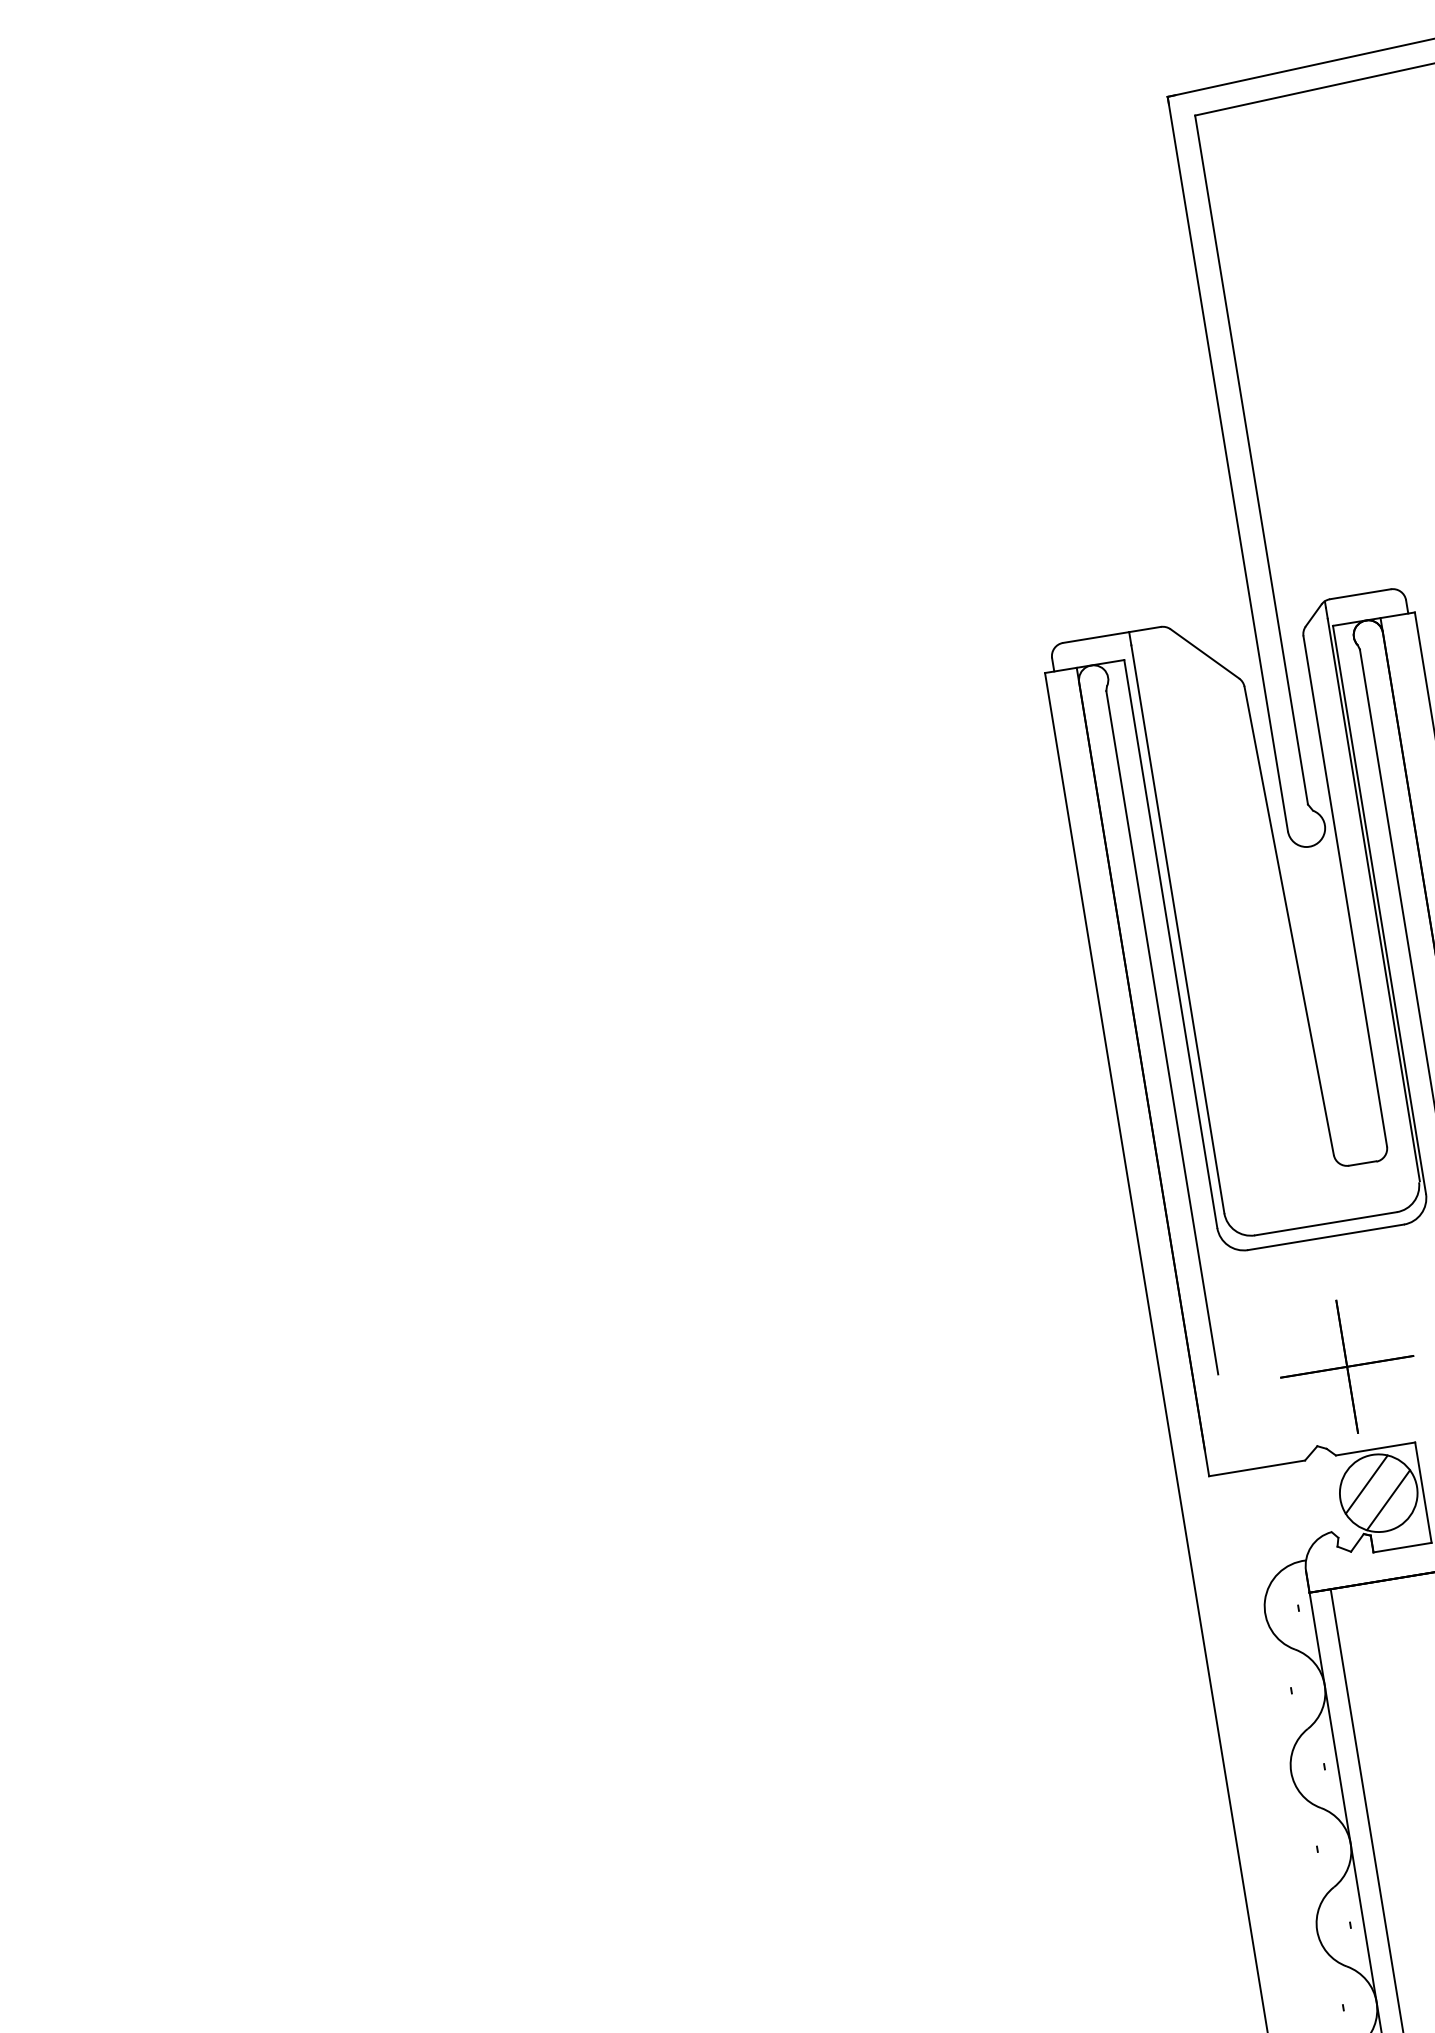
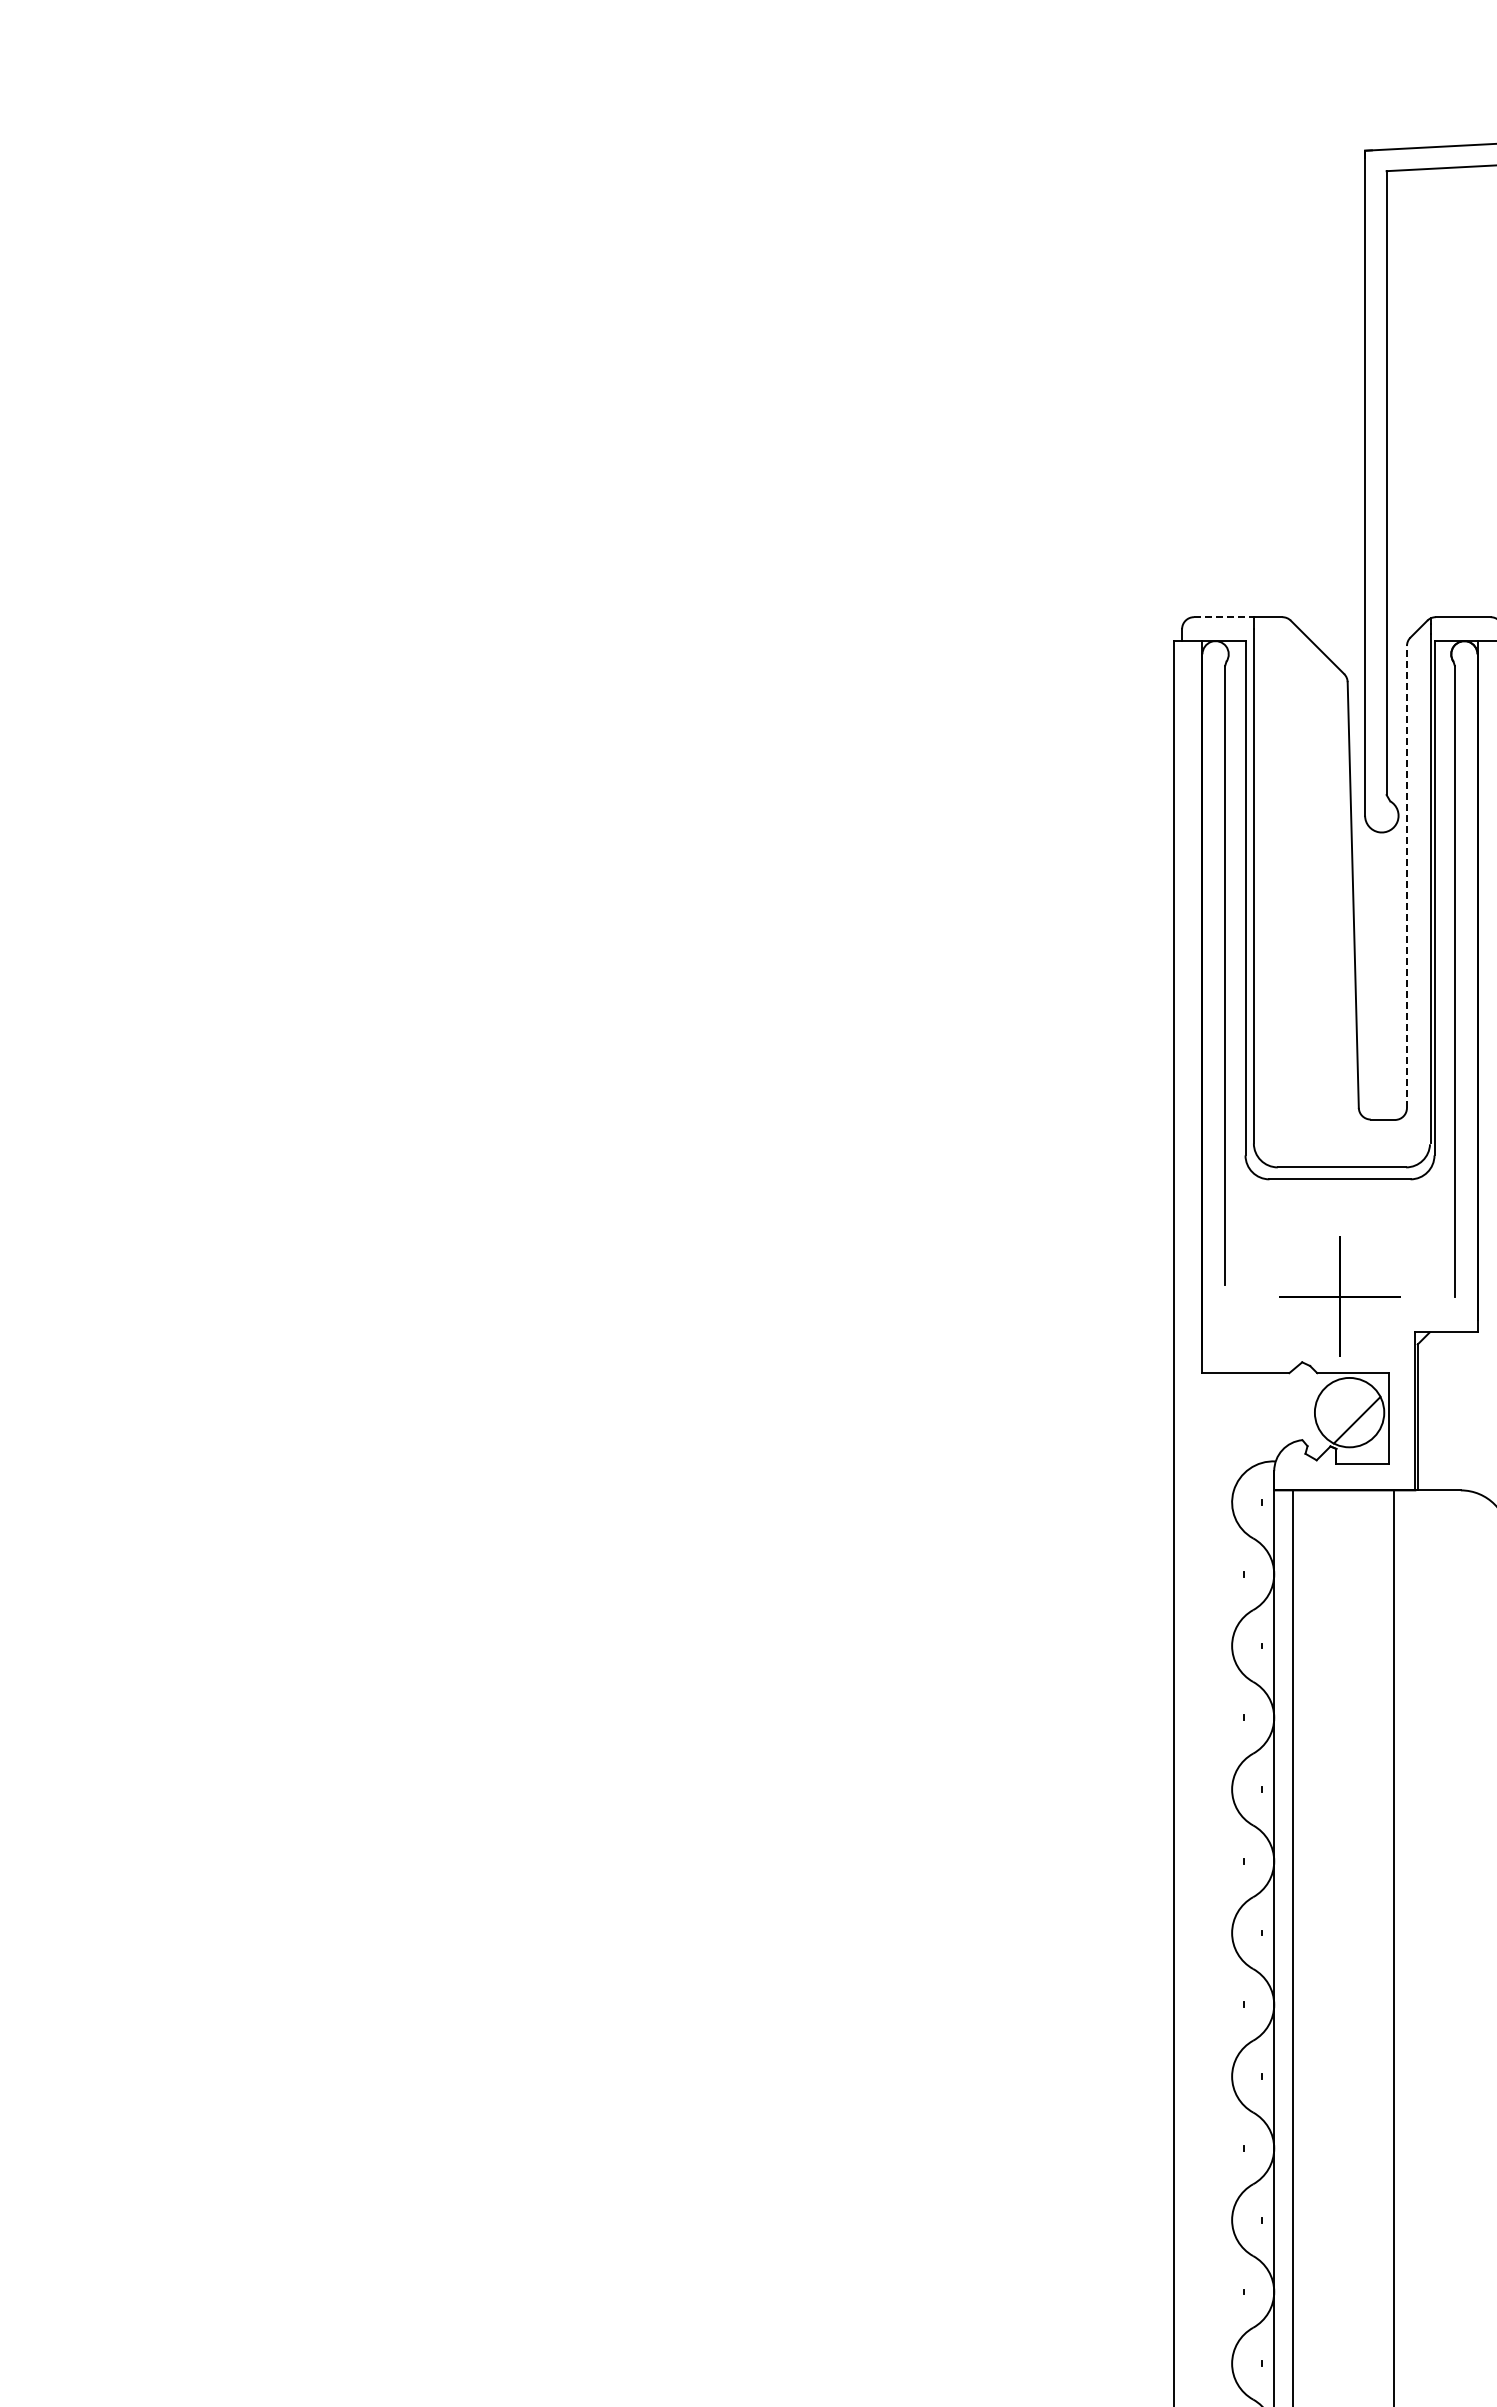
line: (1095, 637) -> (1223, 617), solid -> dashed
line: (1344, 891) -> (1406, 877), solid -> dashed
line: (1365, 1484) -> (1339, 1403), removed

